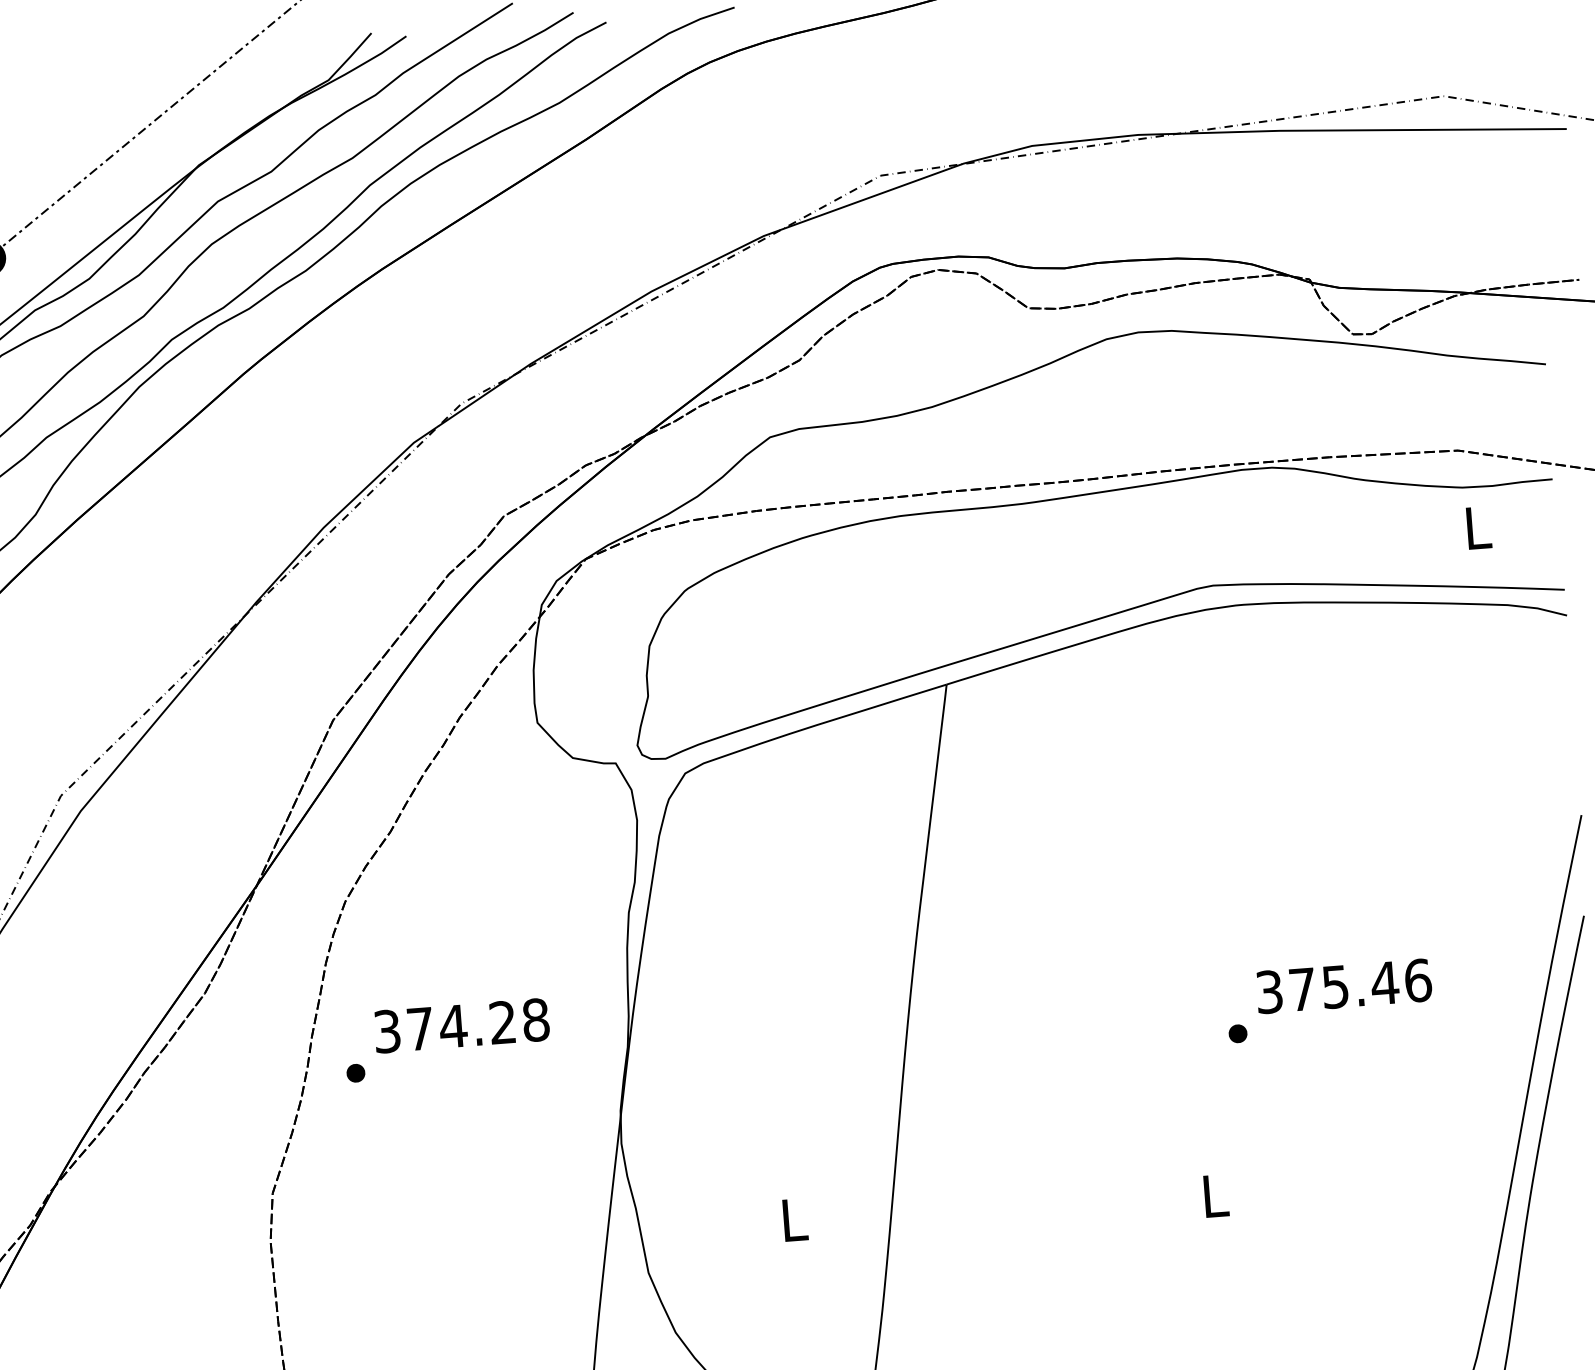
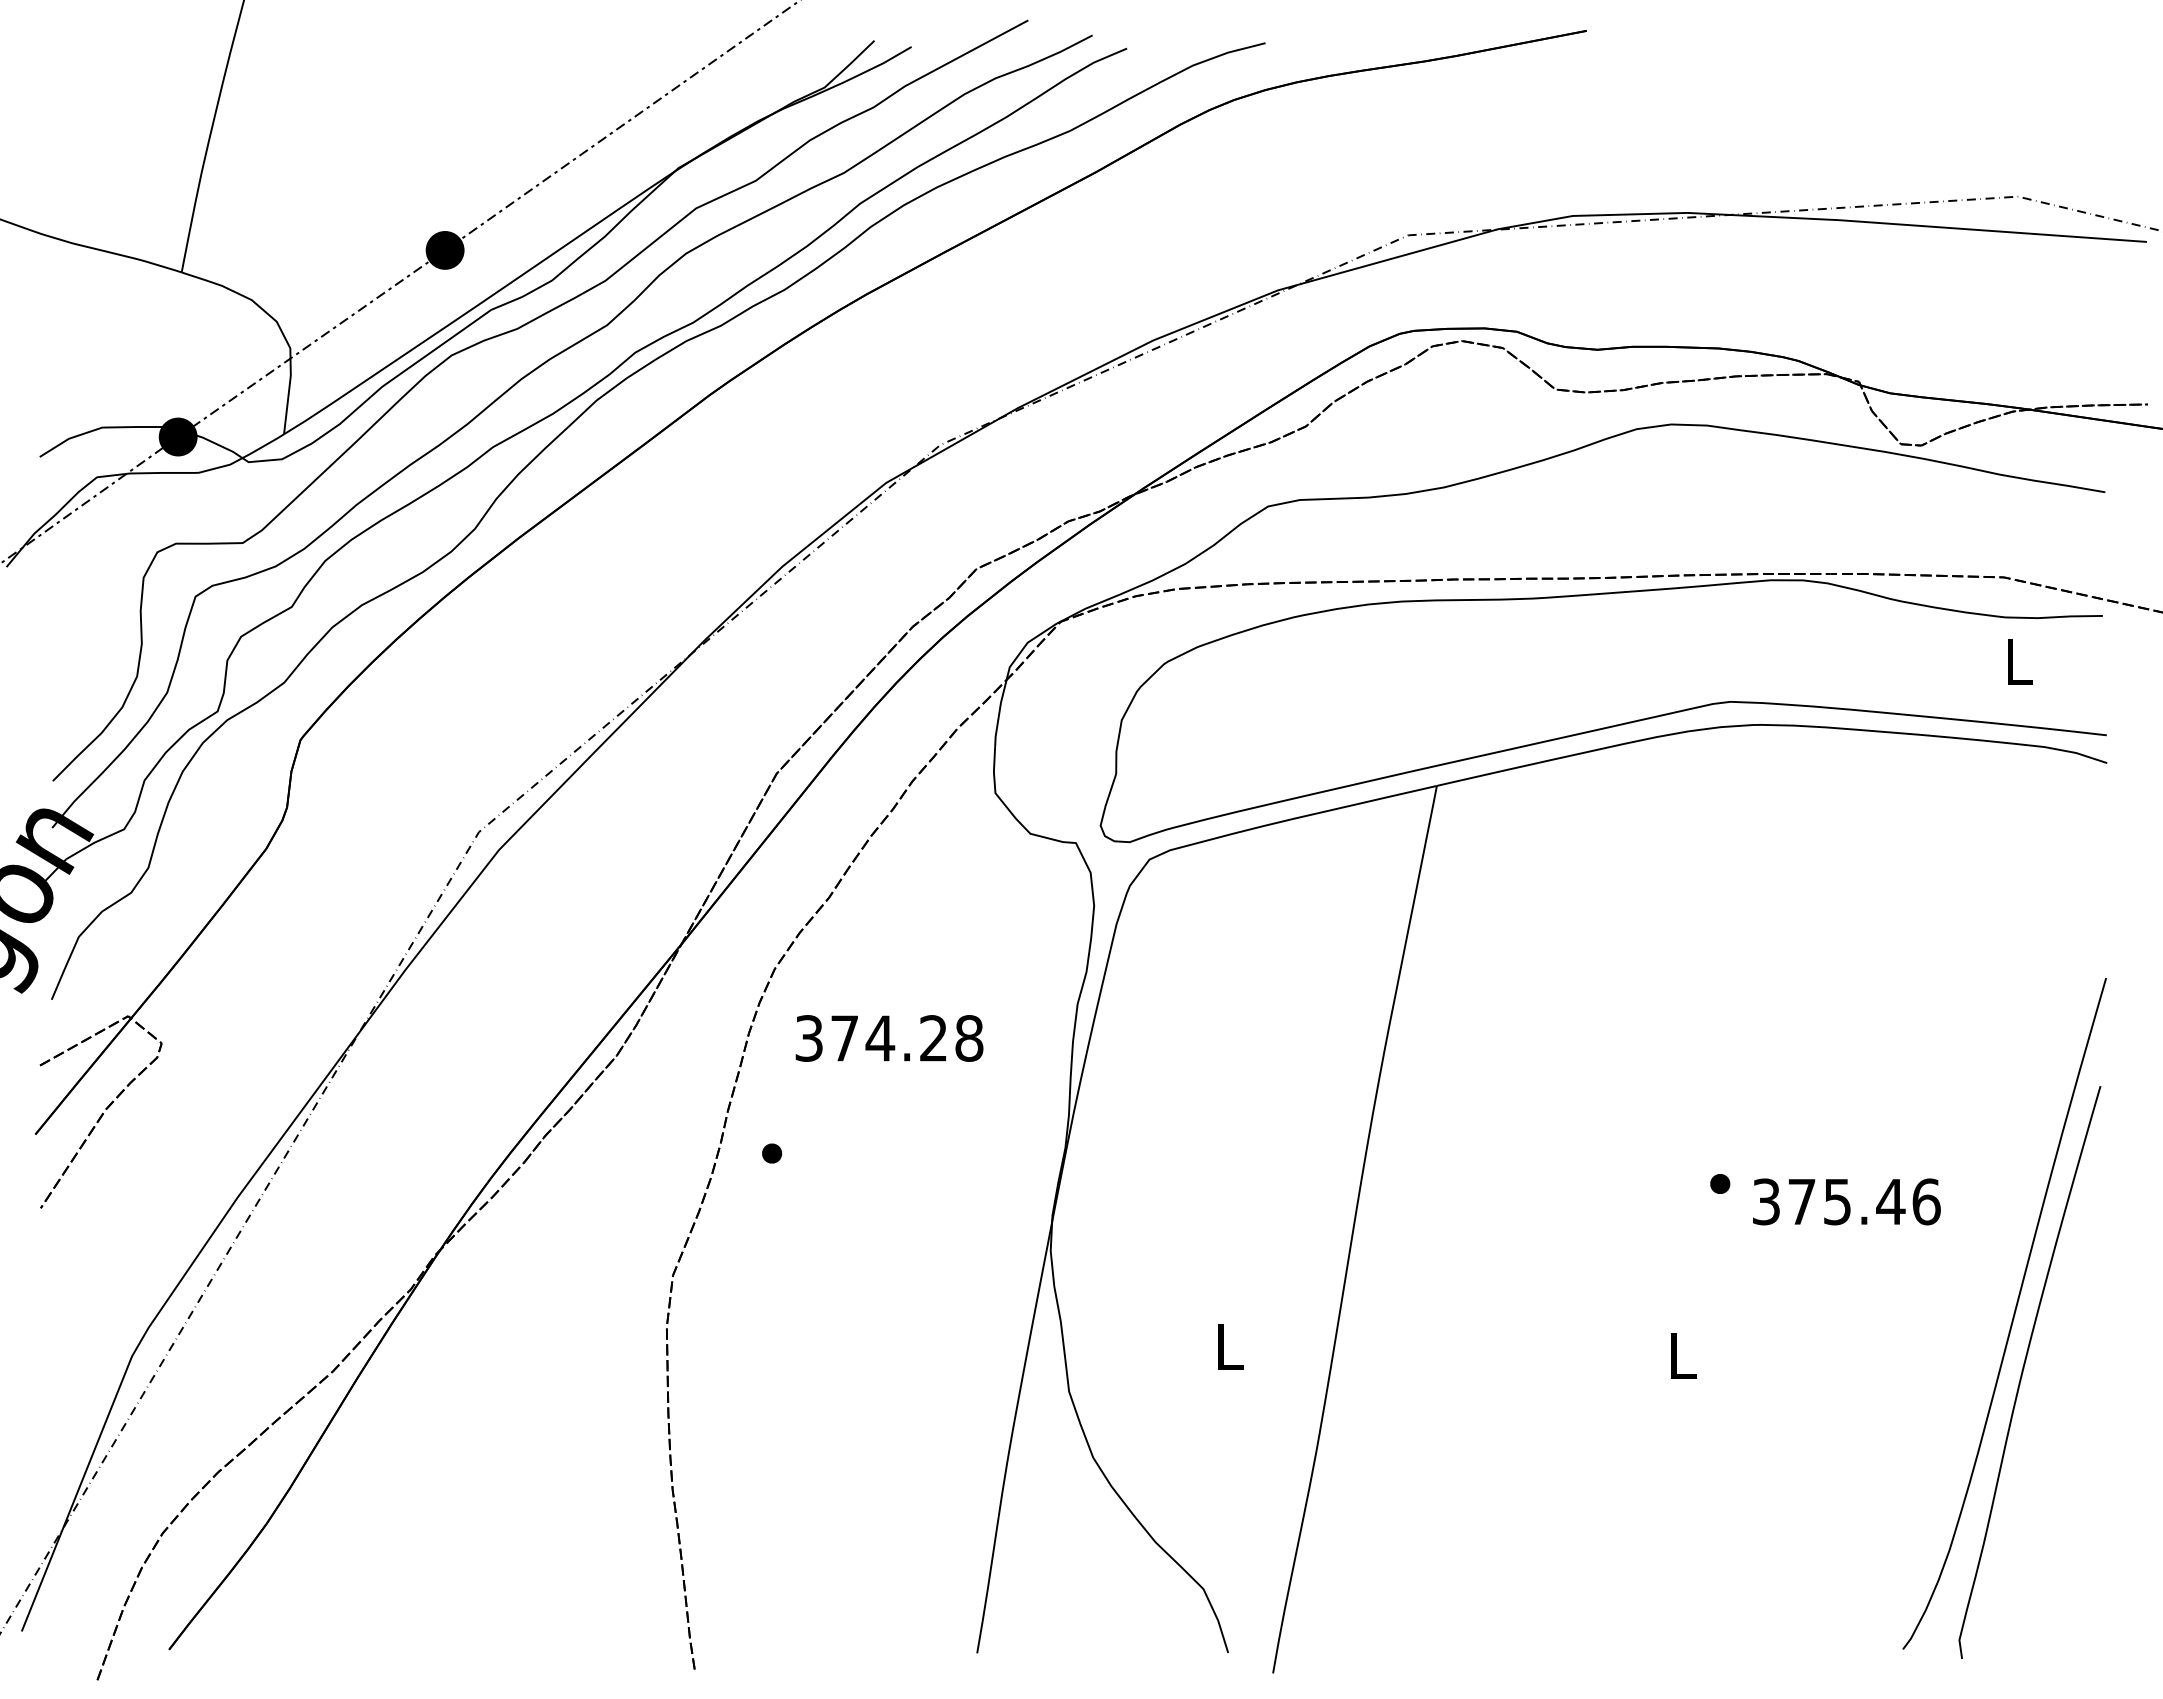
text: (1343, 985) -> (1846, 1201), moved
text: (461, 1025) -> (889, 1038), moved

